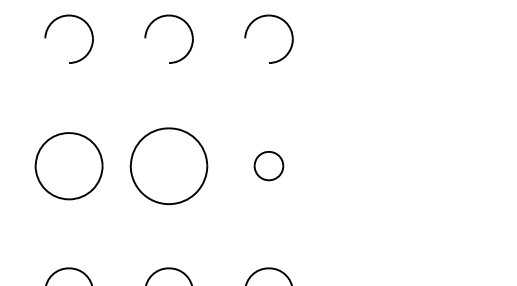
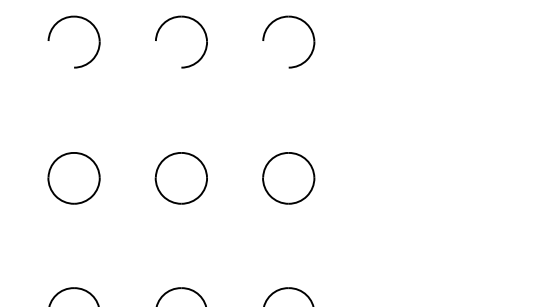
part: (68, 165) -> (73, 177), size x0.71
part: (168, 165) -> (180, 177), size x0.62
part: (268, 165) -> (288, 177), size x1.67

